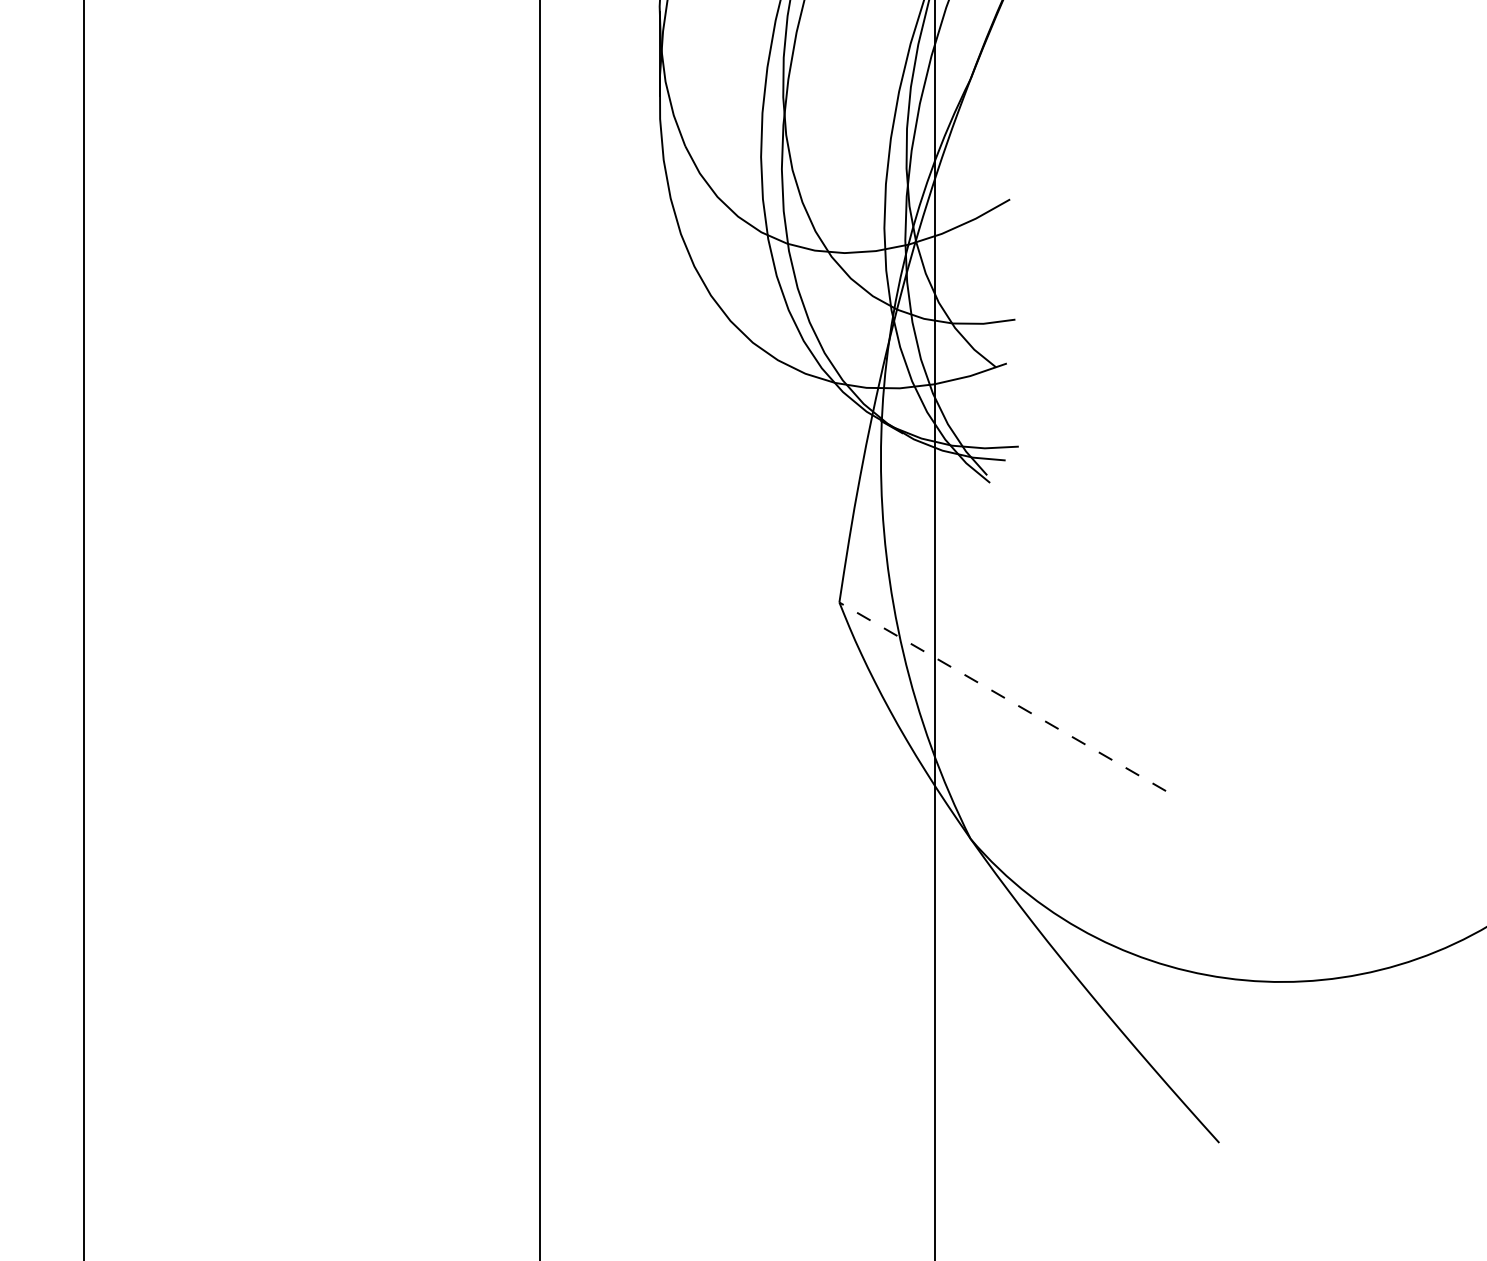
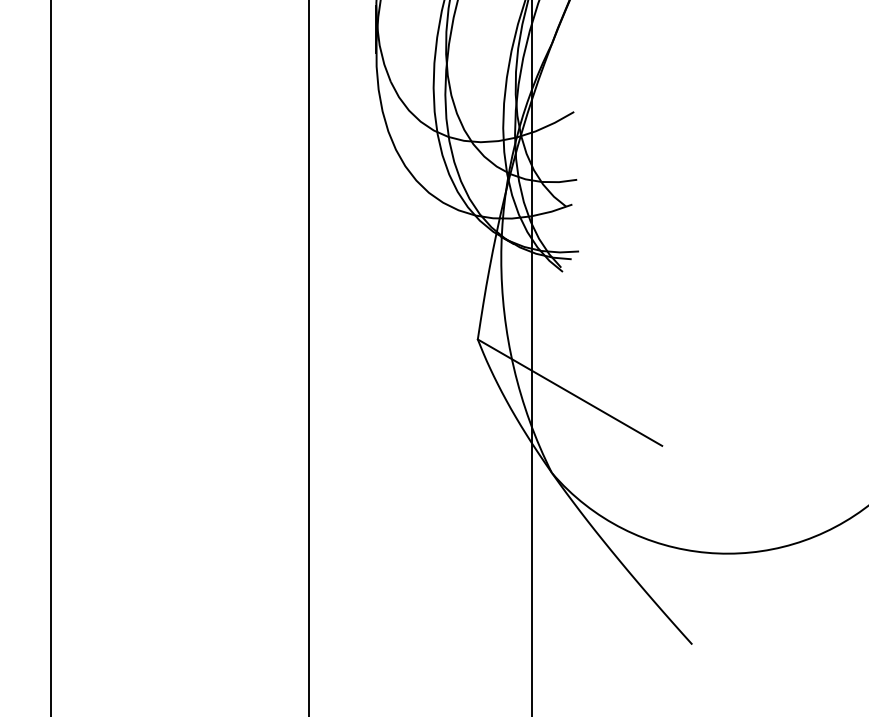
line: (1001, 696) -> (569, 392), dashed -> solid

